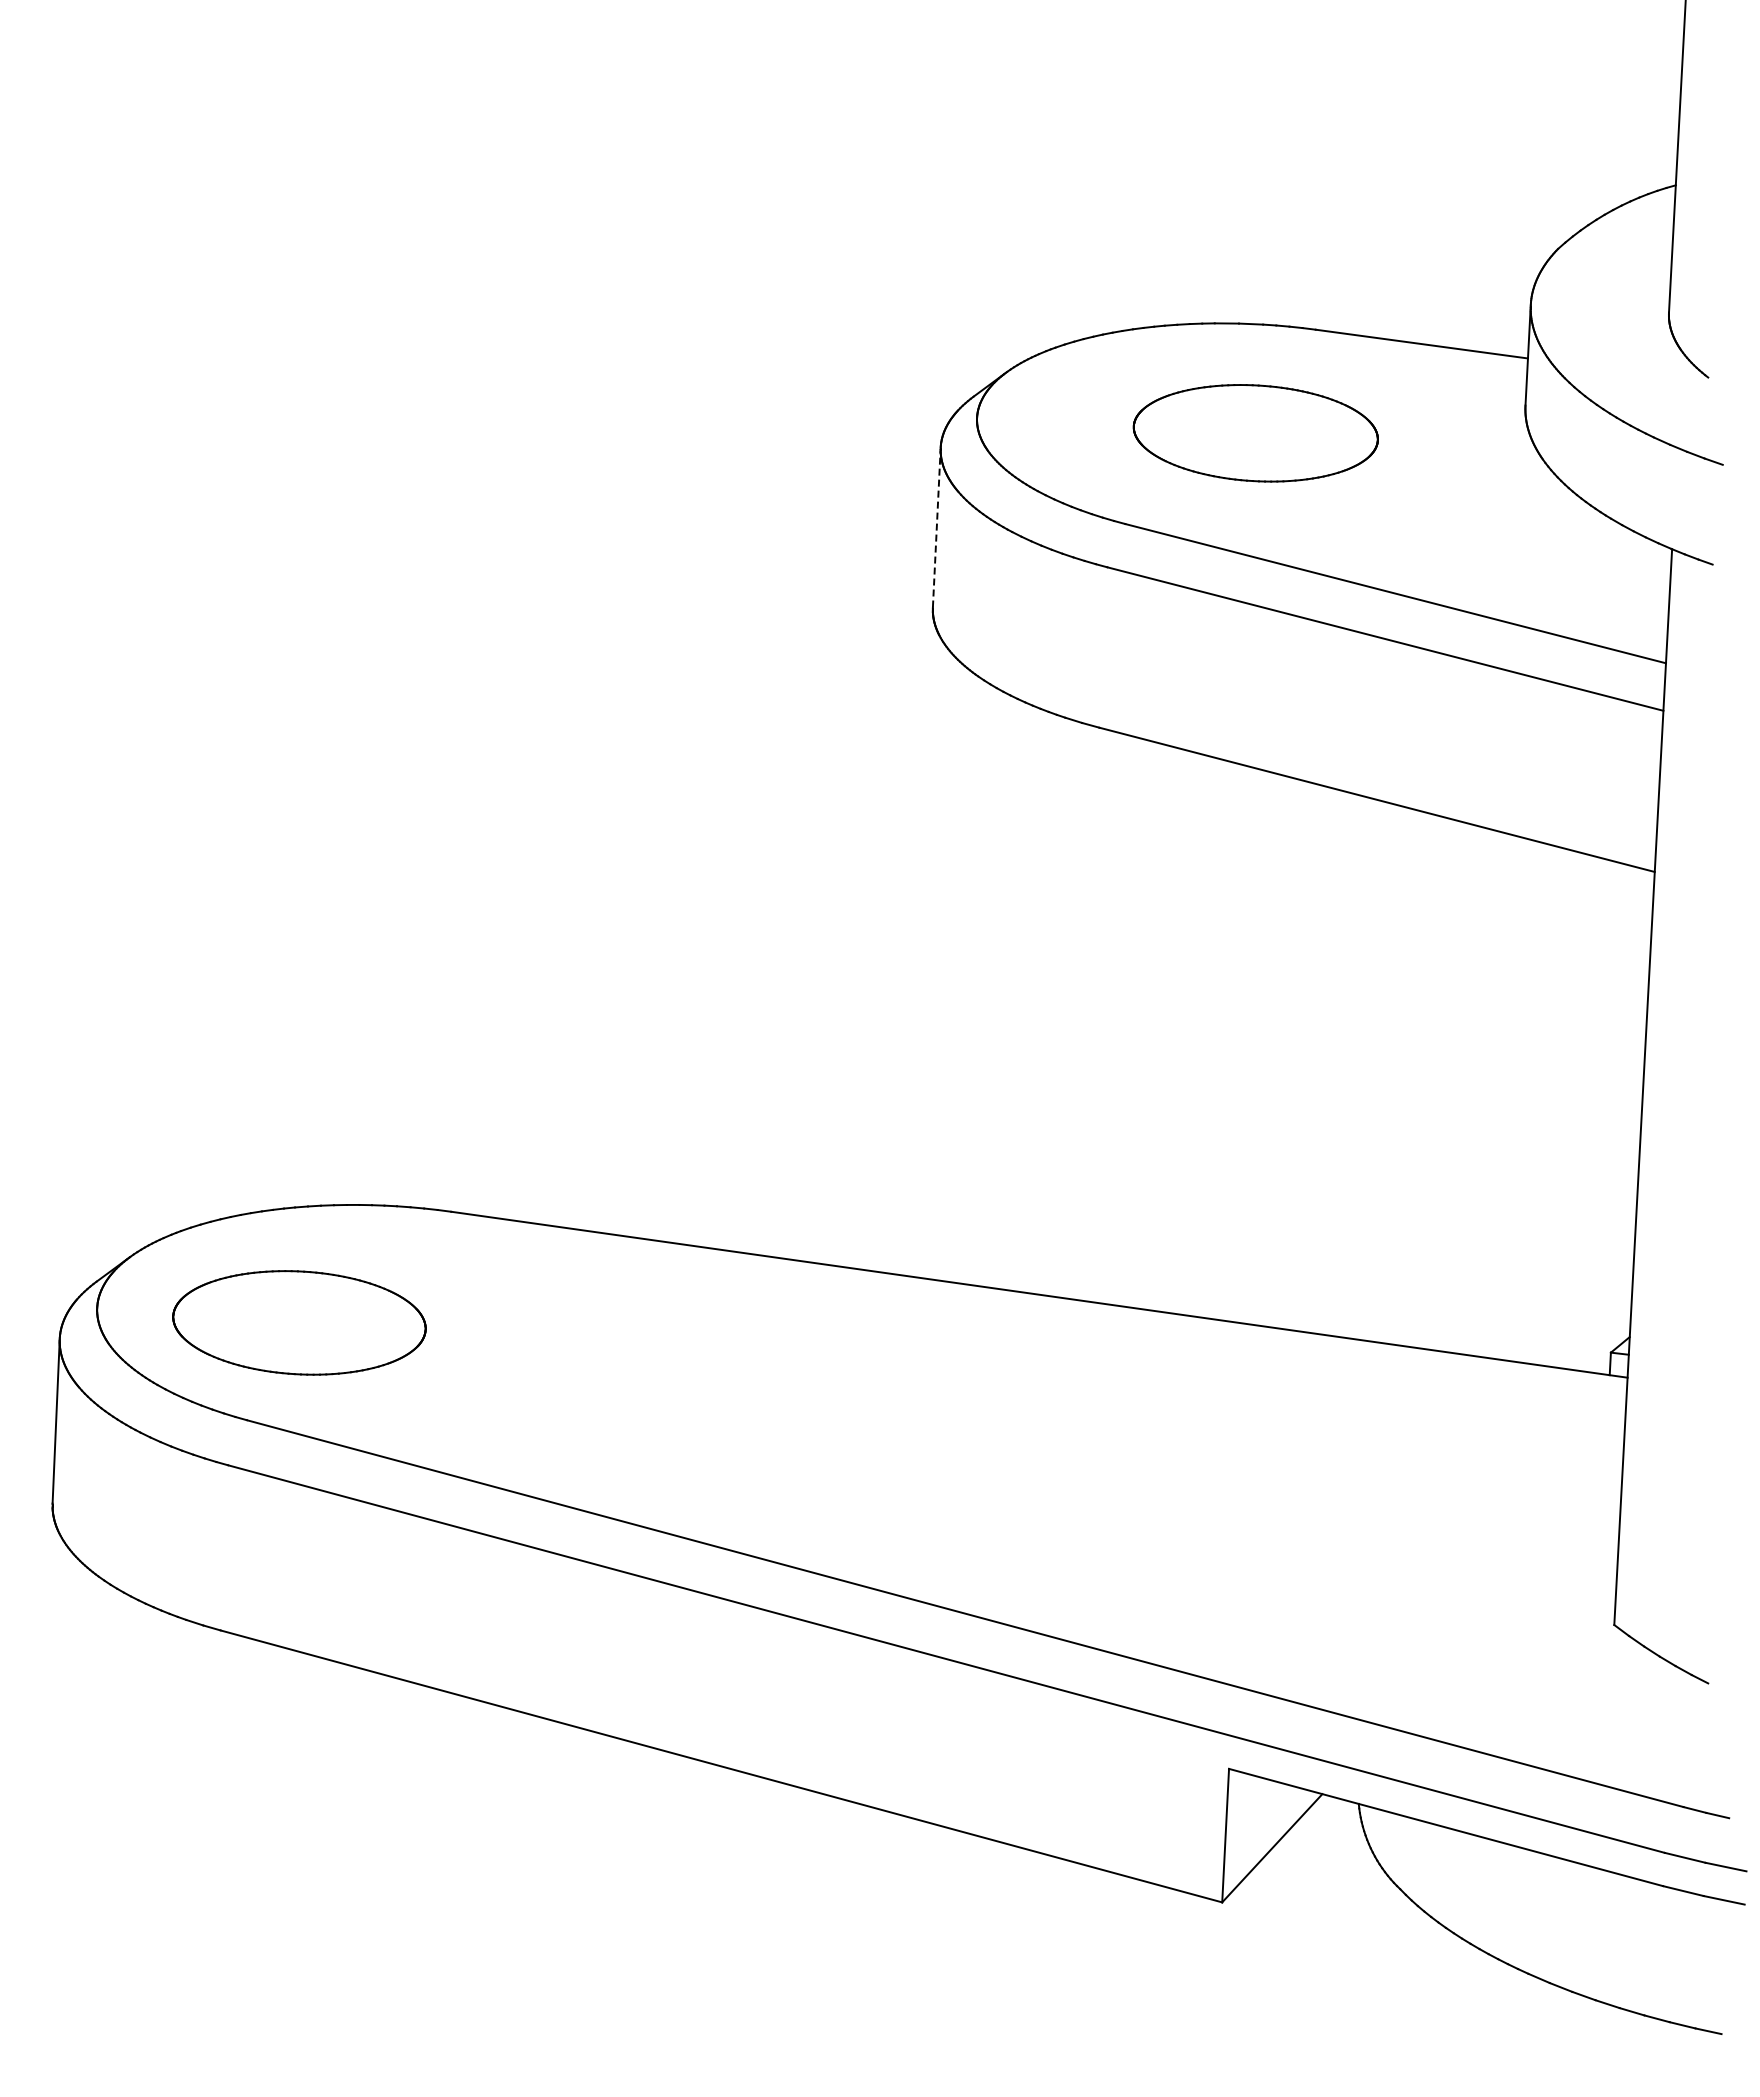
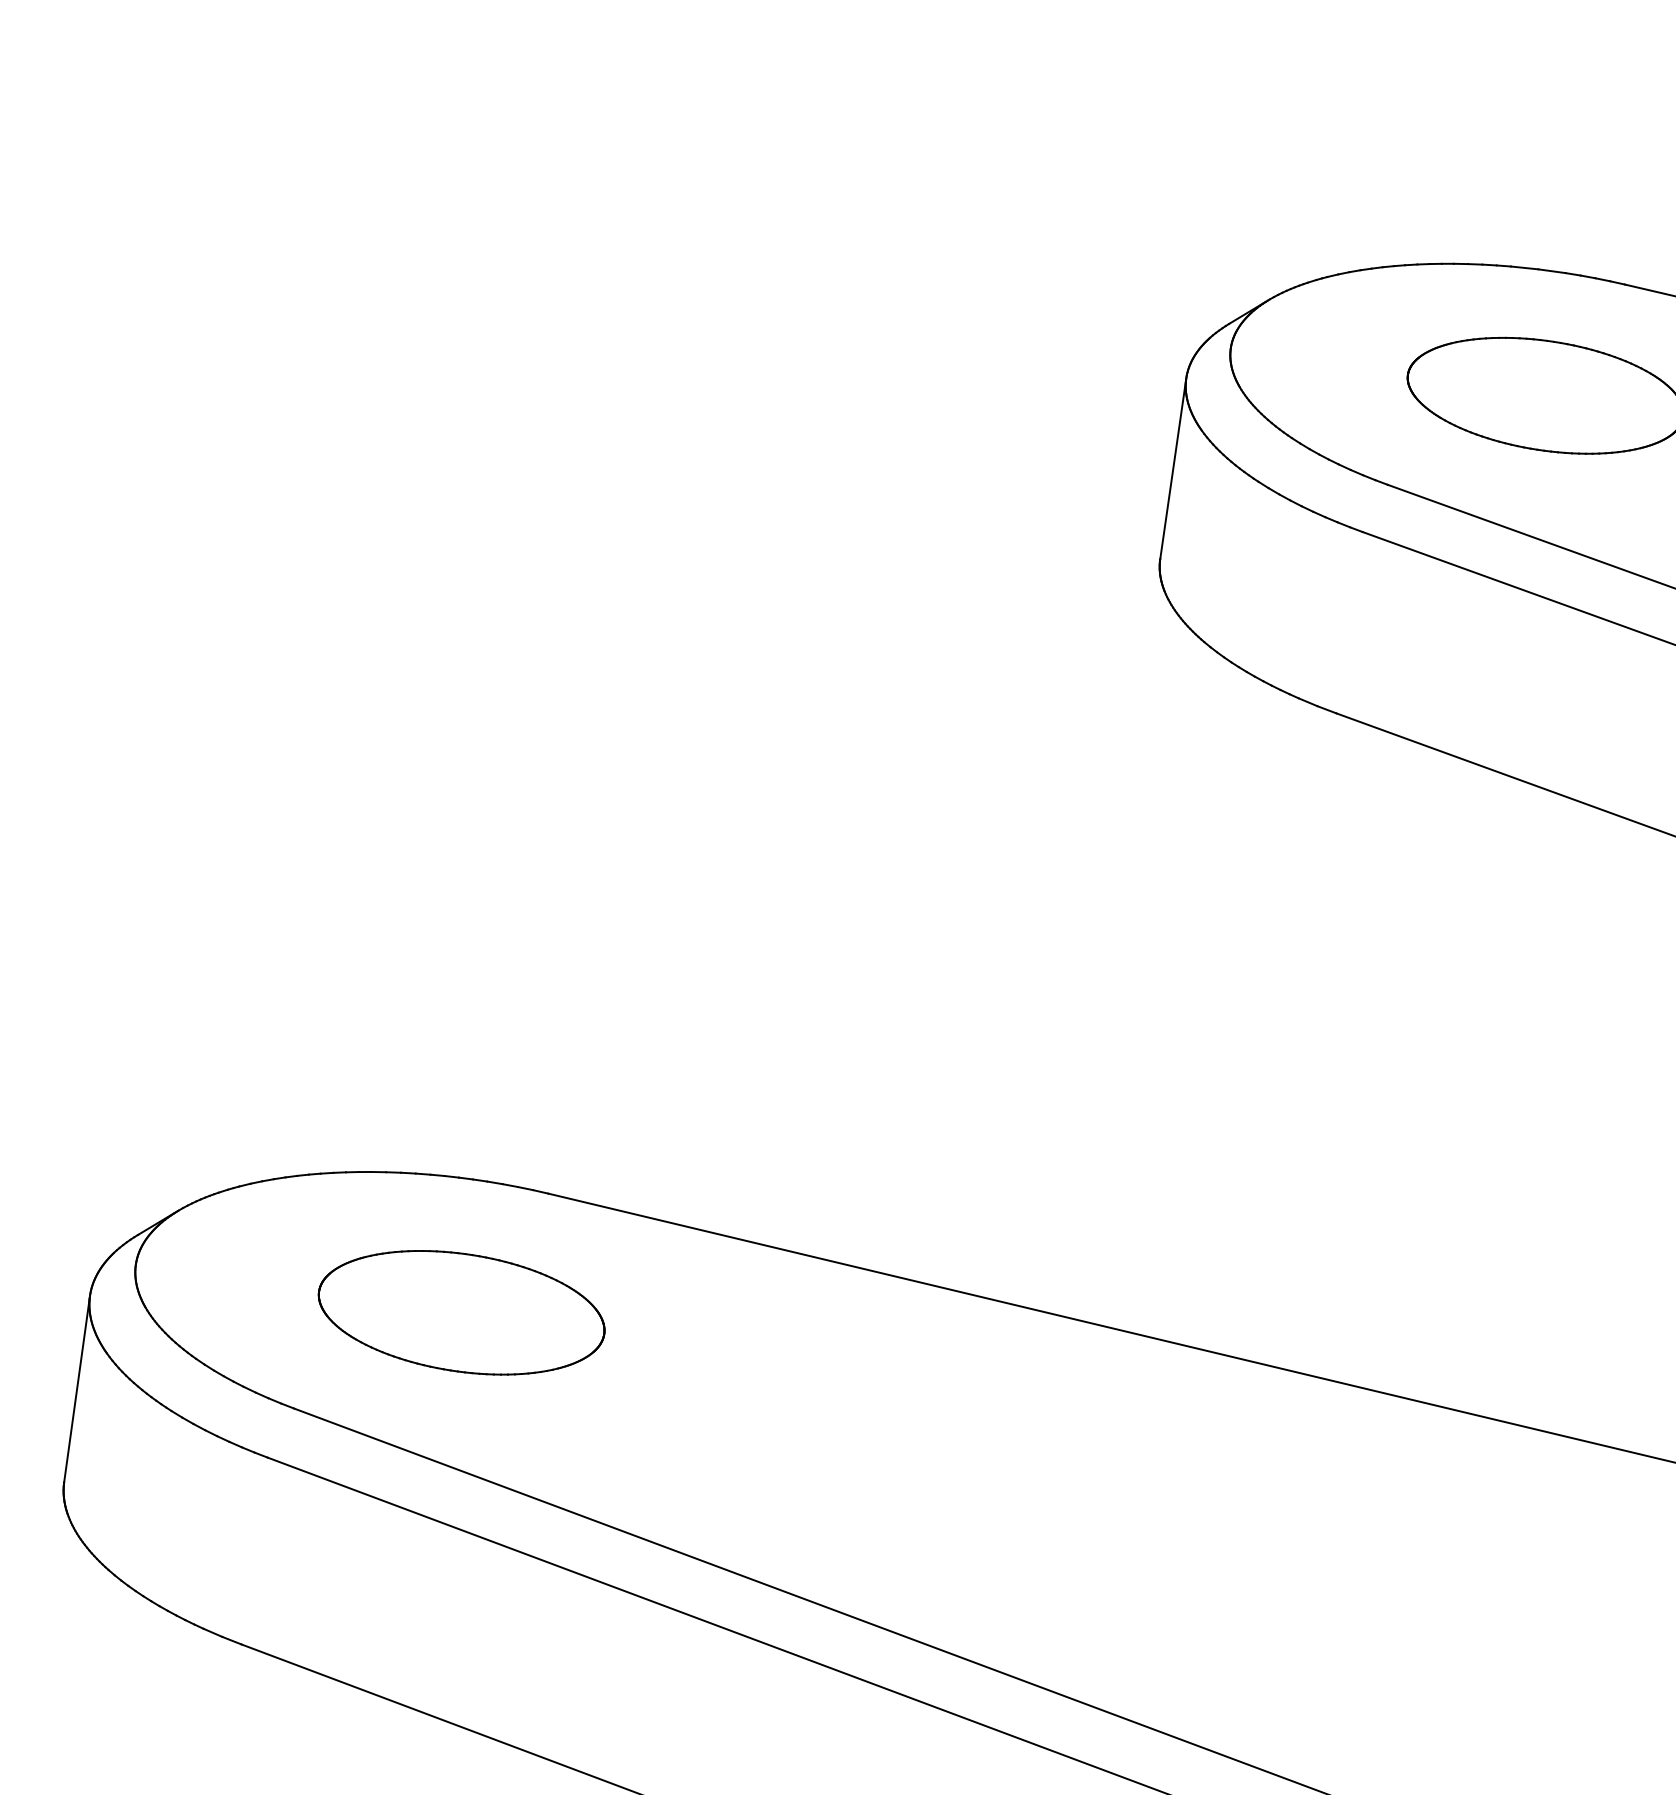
line: (936, 527) -> (1172, 468), dashed -> solid
part: (299, 1322) -> (461, 1312), moved

